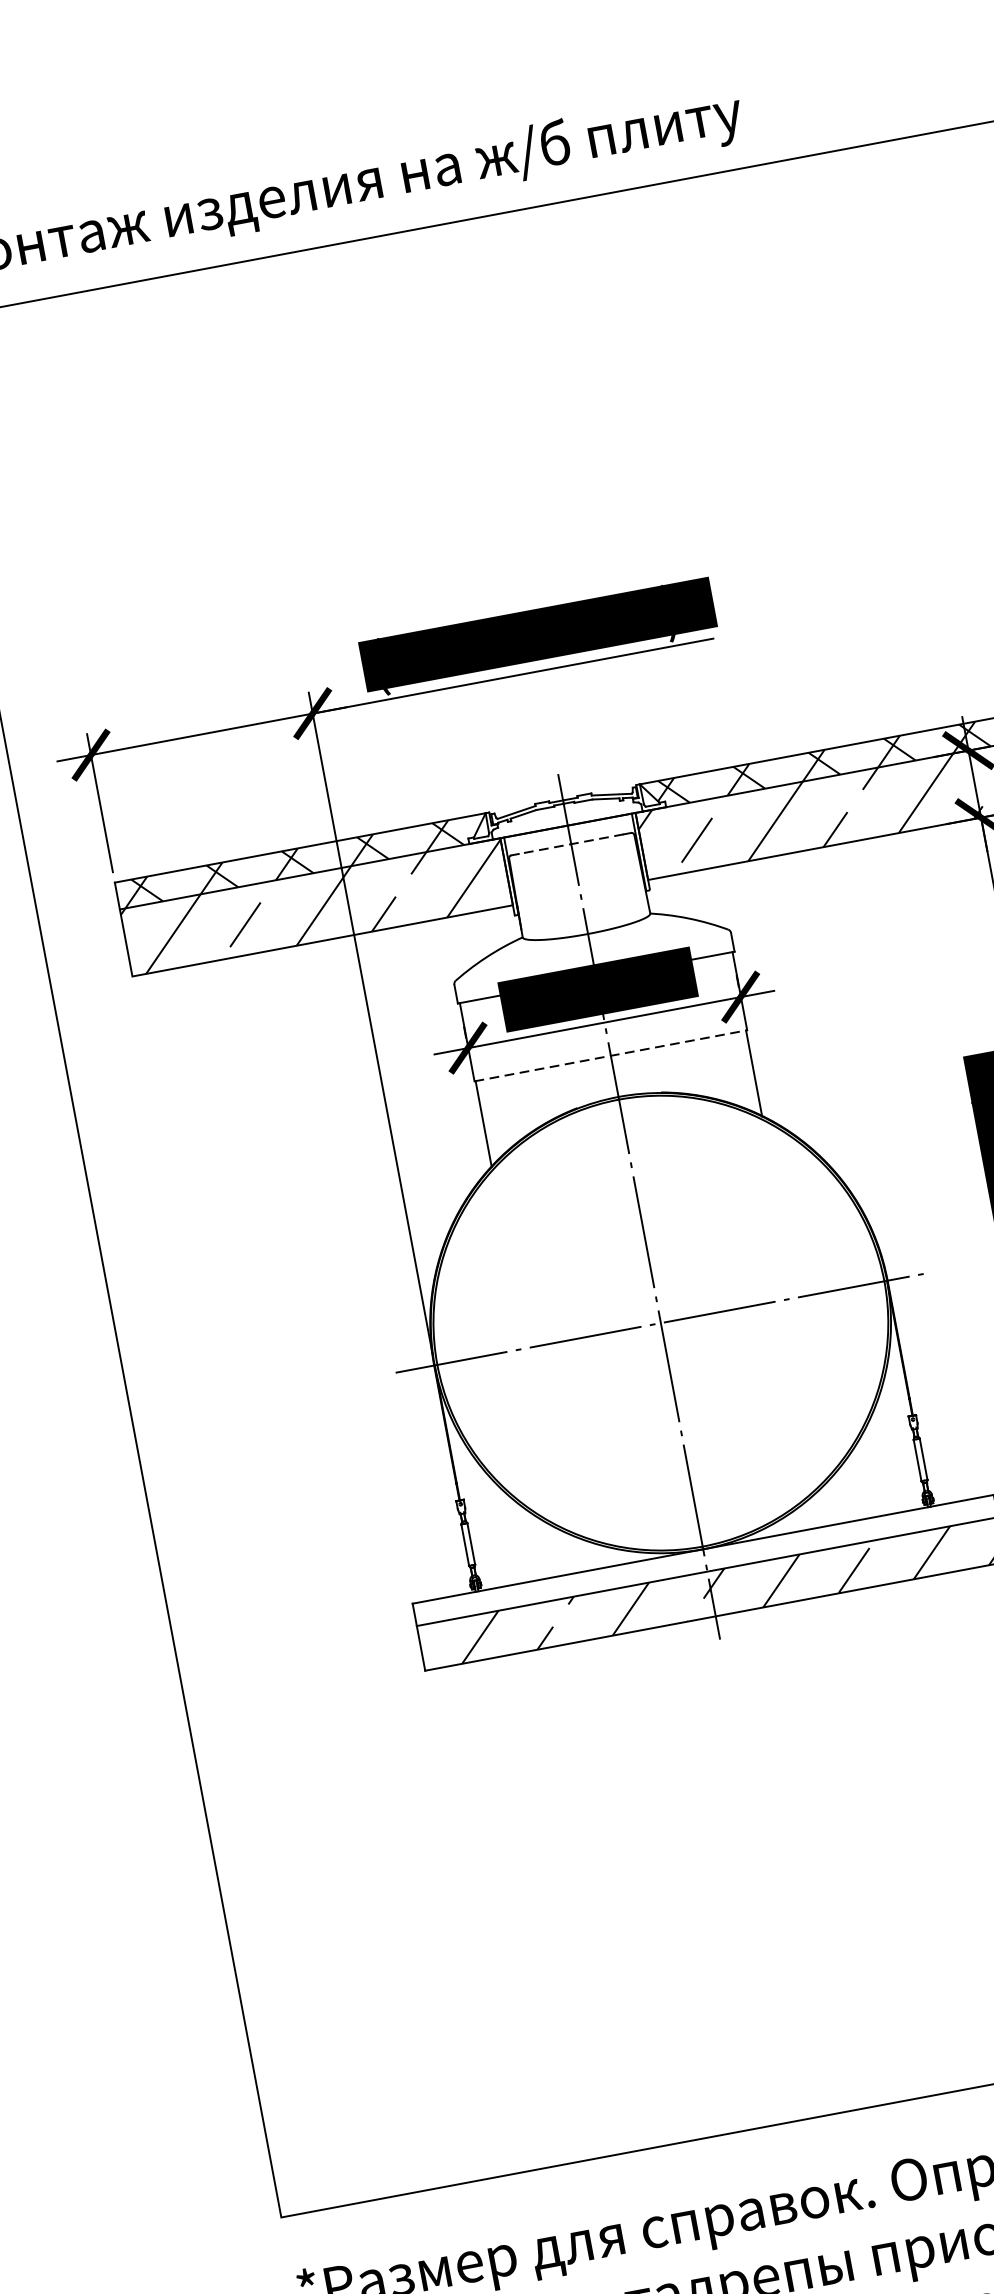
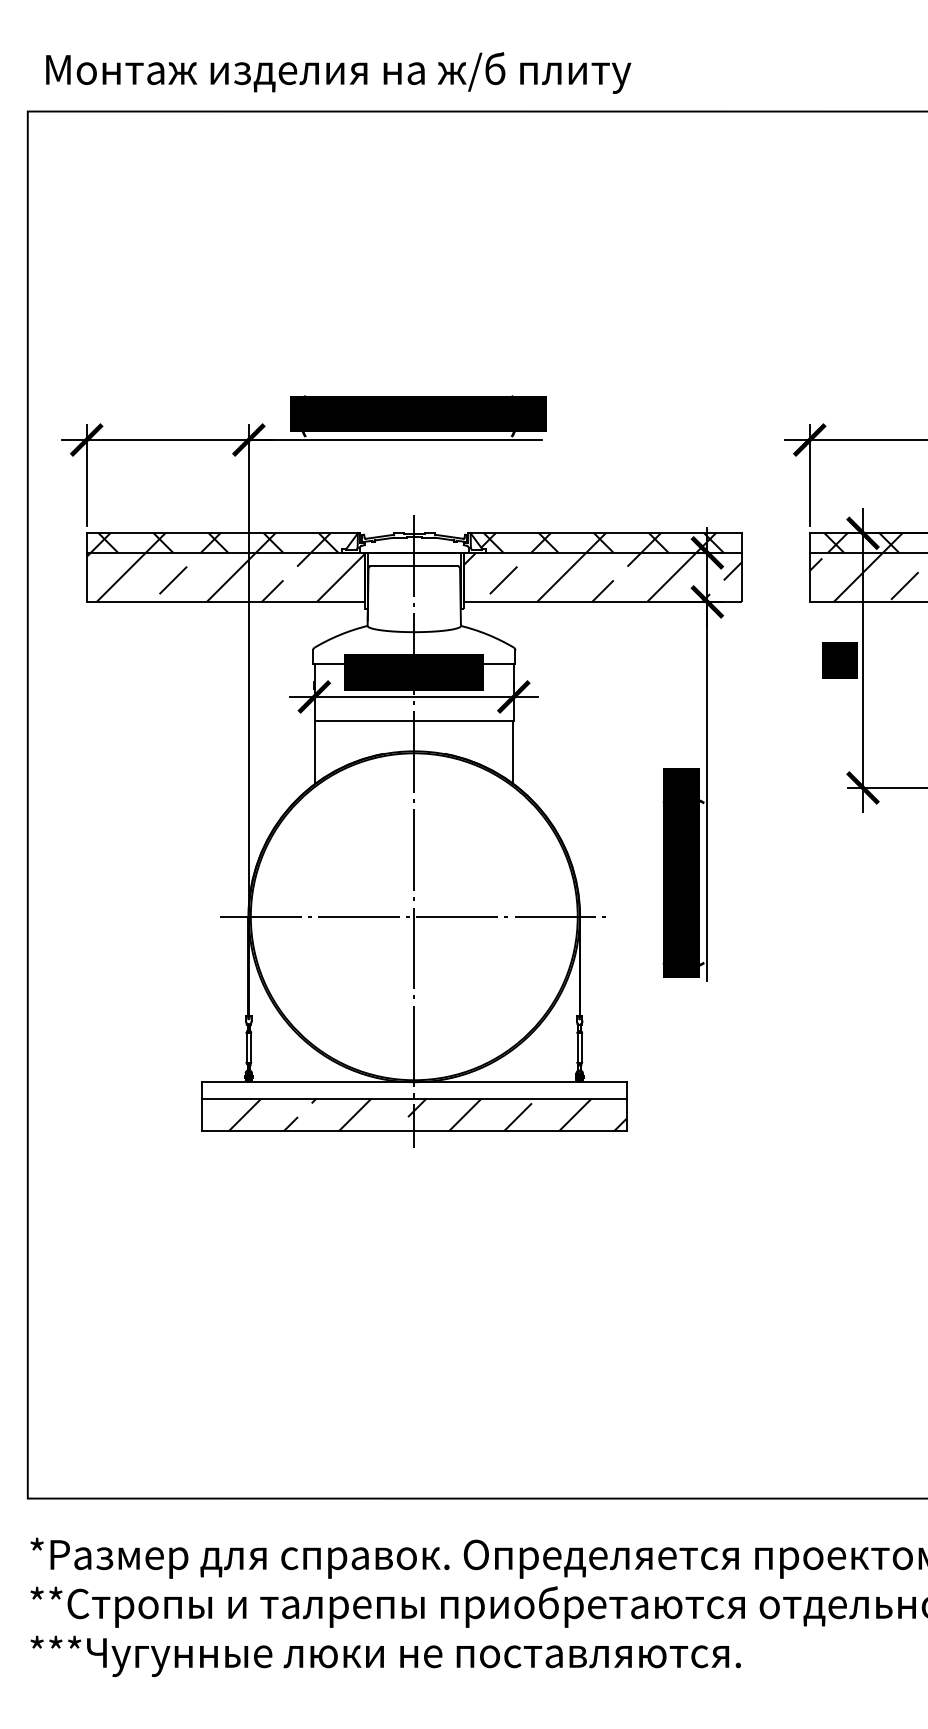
line: (570, 844) -> (413, 566), dashed -> solid
line: (611, 1056) -> (414, 721), dashed -> solid

